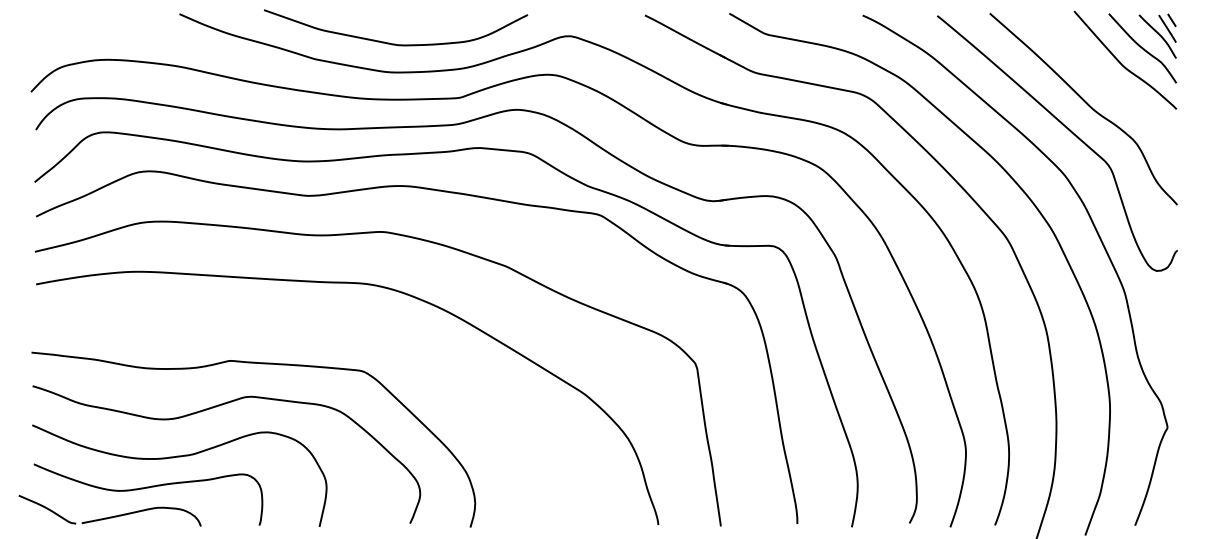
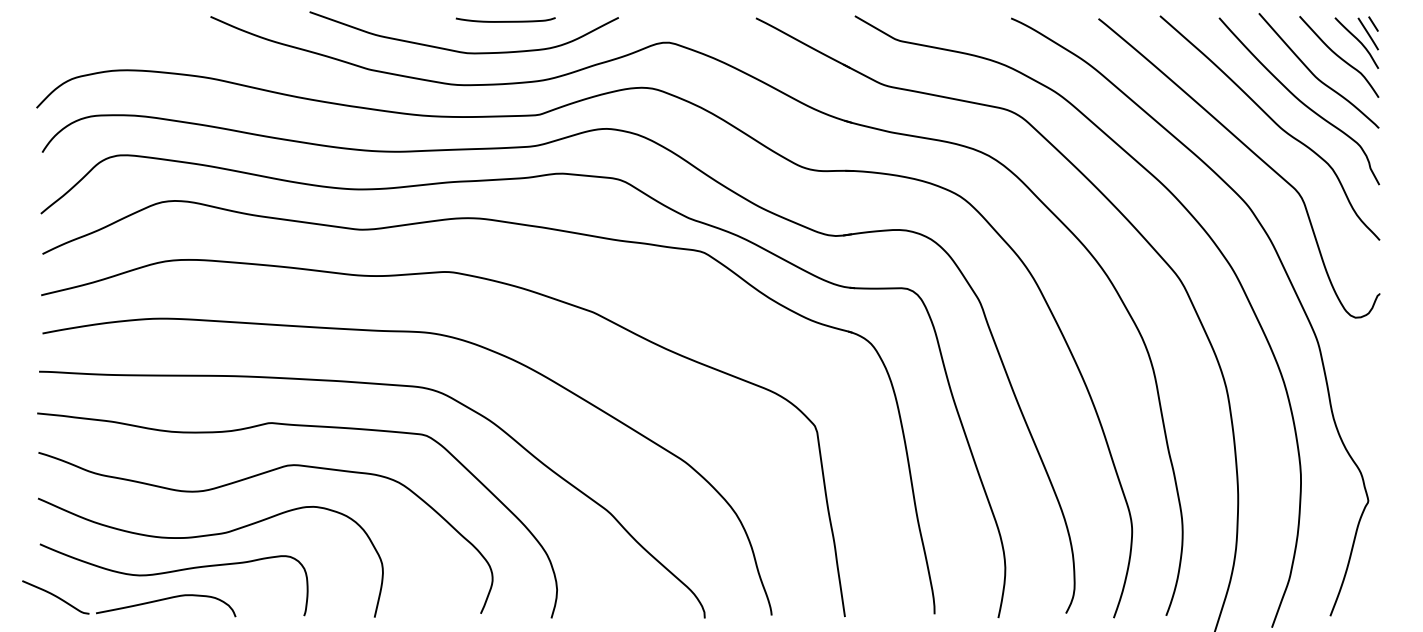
curve: (432, 17) -> (506, 20), added
curve: (1108, 86) -> (1299, 101), added
curve: (325, 328) -> (381, 385), added

